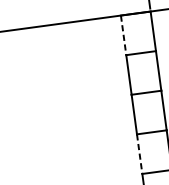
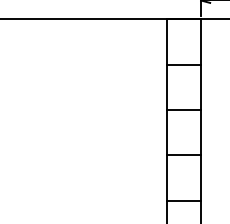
line: (124, 35) -> (167, 42), dashed -> solid
line: (139, 153) -> (167, 177), dashed -> solid

